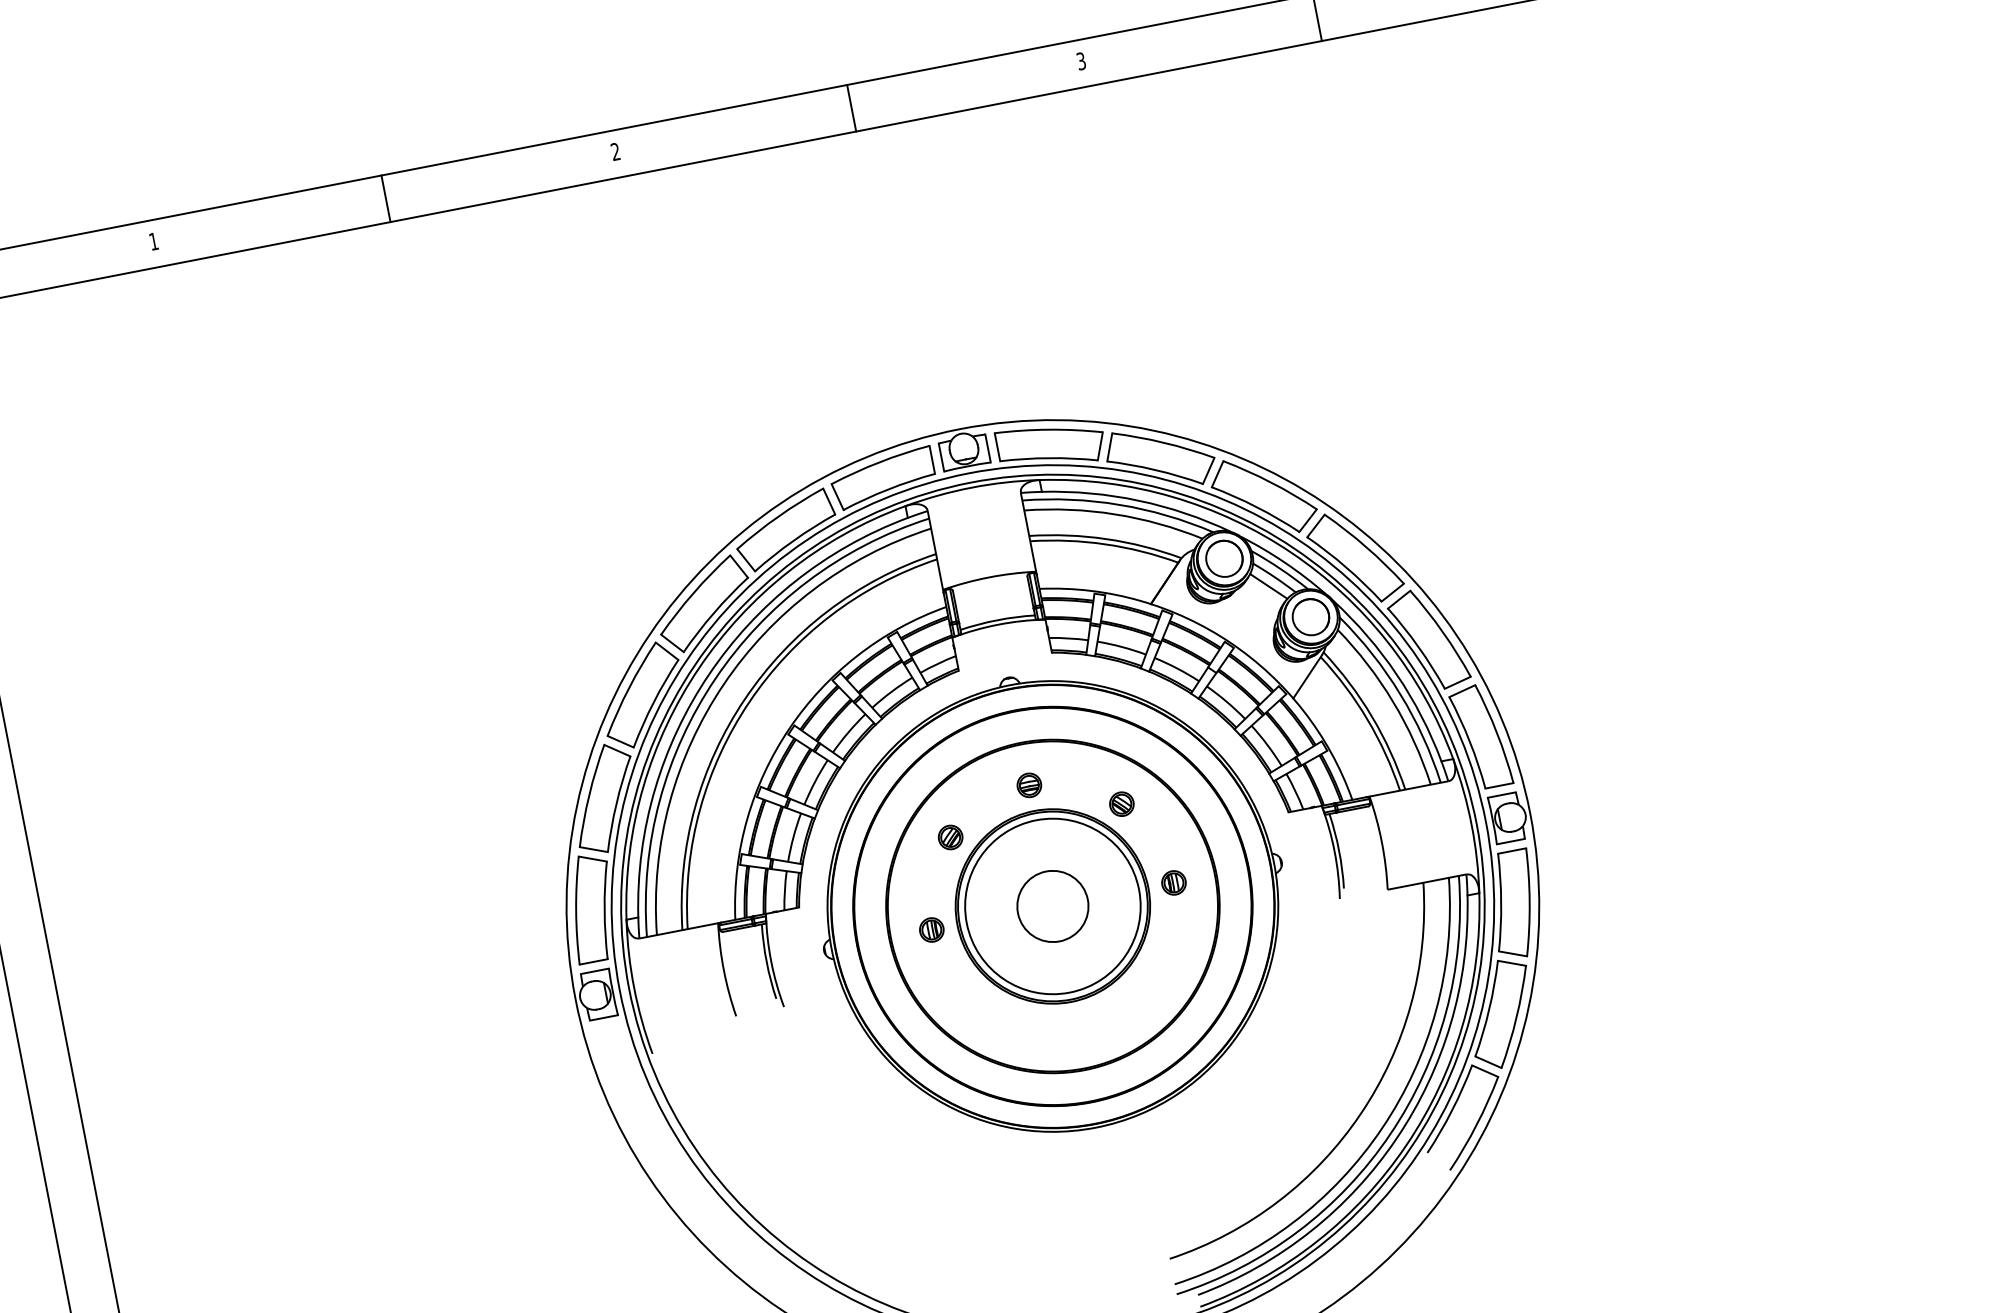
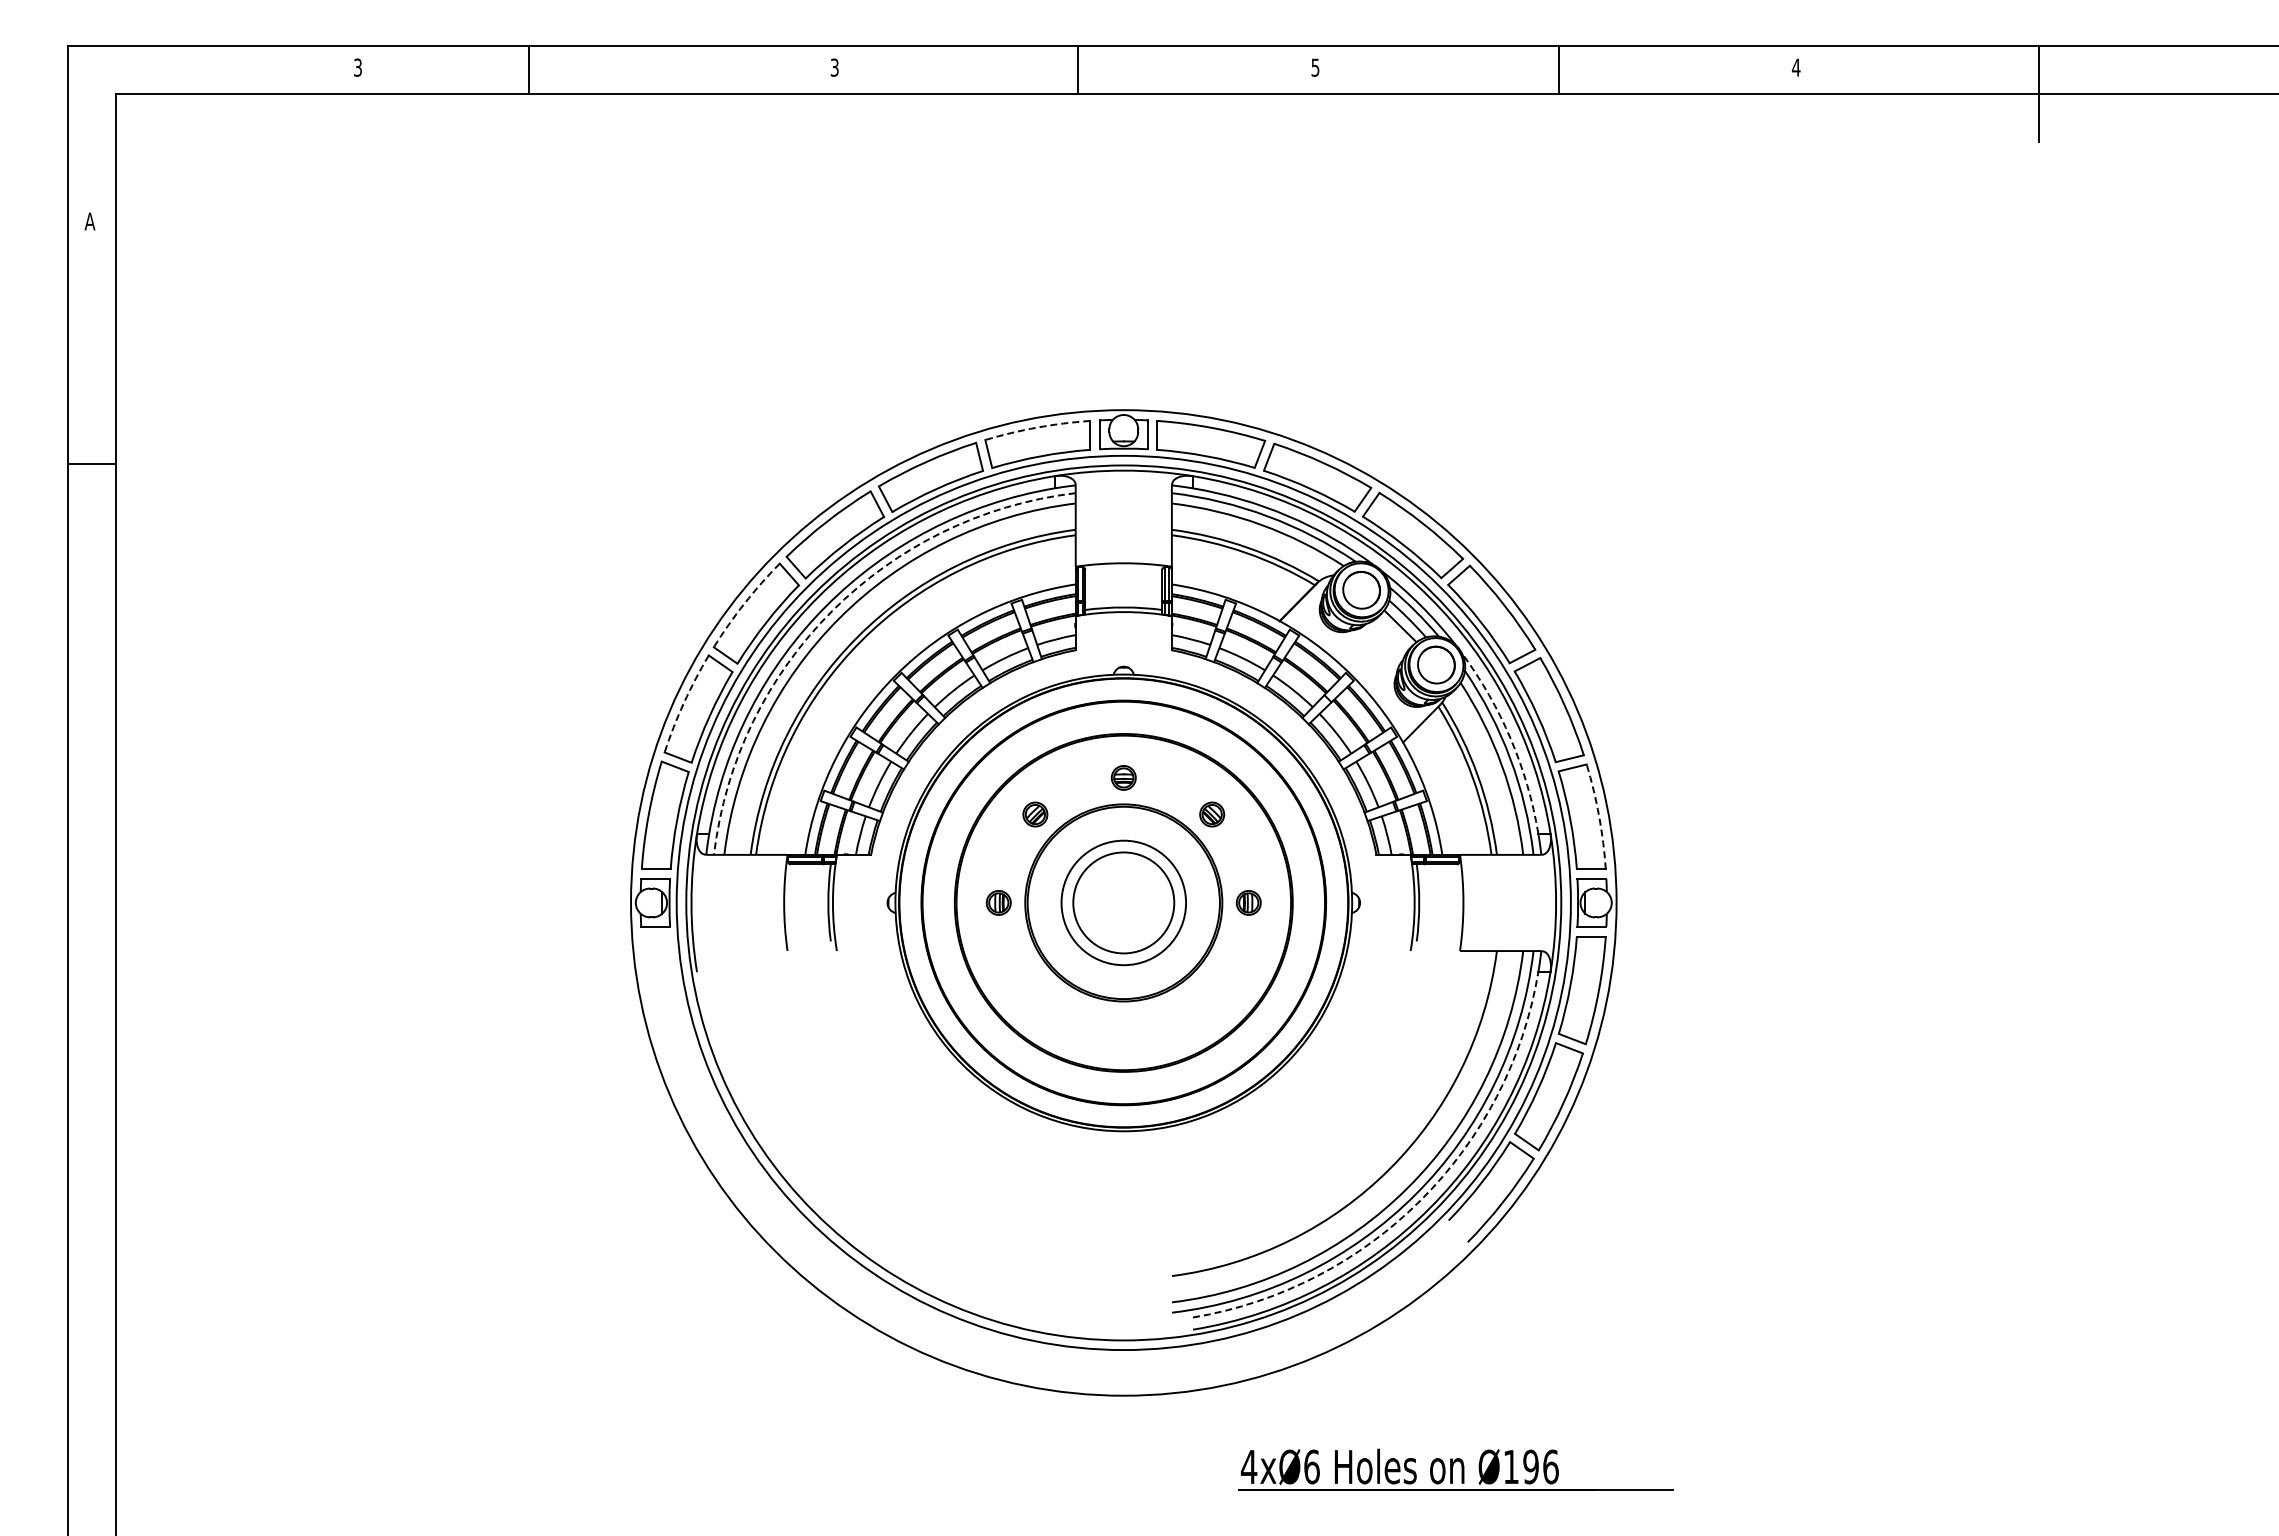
text: (1081, 60) -> (1315, 66), 3 -> 5
text: (615, 151) -> (834, 67), 2 -> 3
line: (386, 199) -> (529, 70), moved
text: (153, 241) -> (357, 67), 1 -> 3
arc: (879, 462) -> (1037, 427), solid -> dashed
arc: (1396, 675) -> (1510, 739), solid -> dashed
arc: (715, 679) -> (832, 611), solid -> dashed
arc: (629, 687) -> (744, 603), solid -> dashed
arc: (1497, 733) -> (1599, 816), solid -> dashed
arc: (589, 795) -> (684, 702), solid -> dashed
circle: (1052, 906) -> (1123, 902), size x0.7
circle: (1052, 906) -> (1123, 902), size x1.4
arc: (1397, 1138) -> (1421, 1200), solid -> dashed

